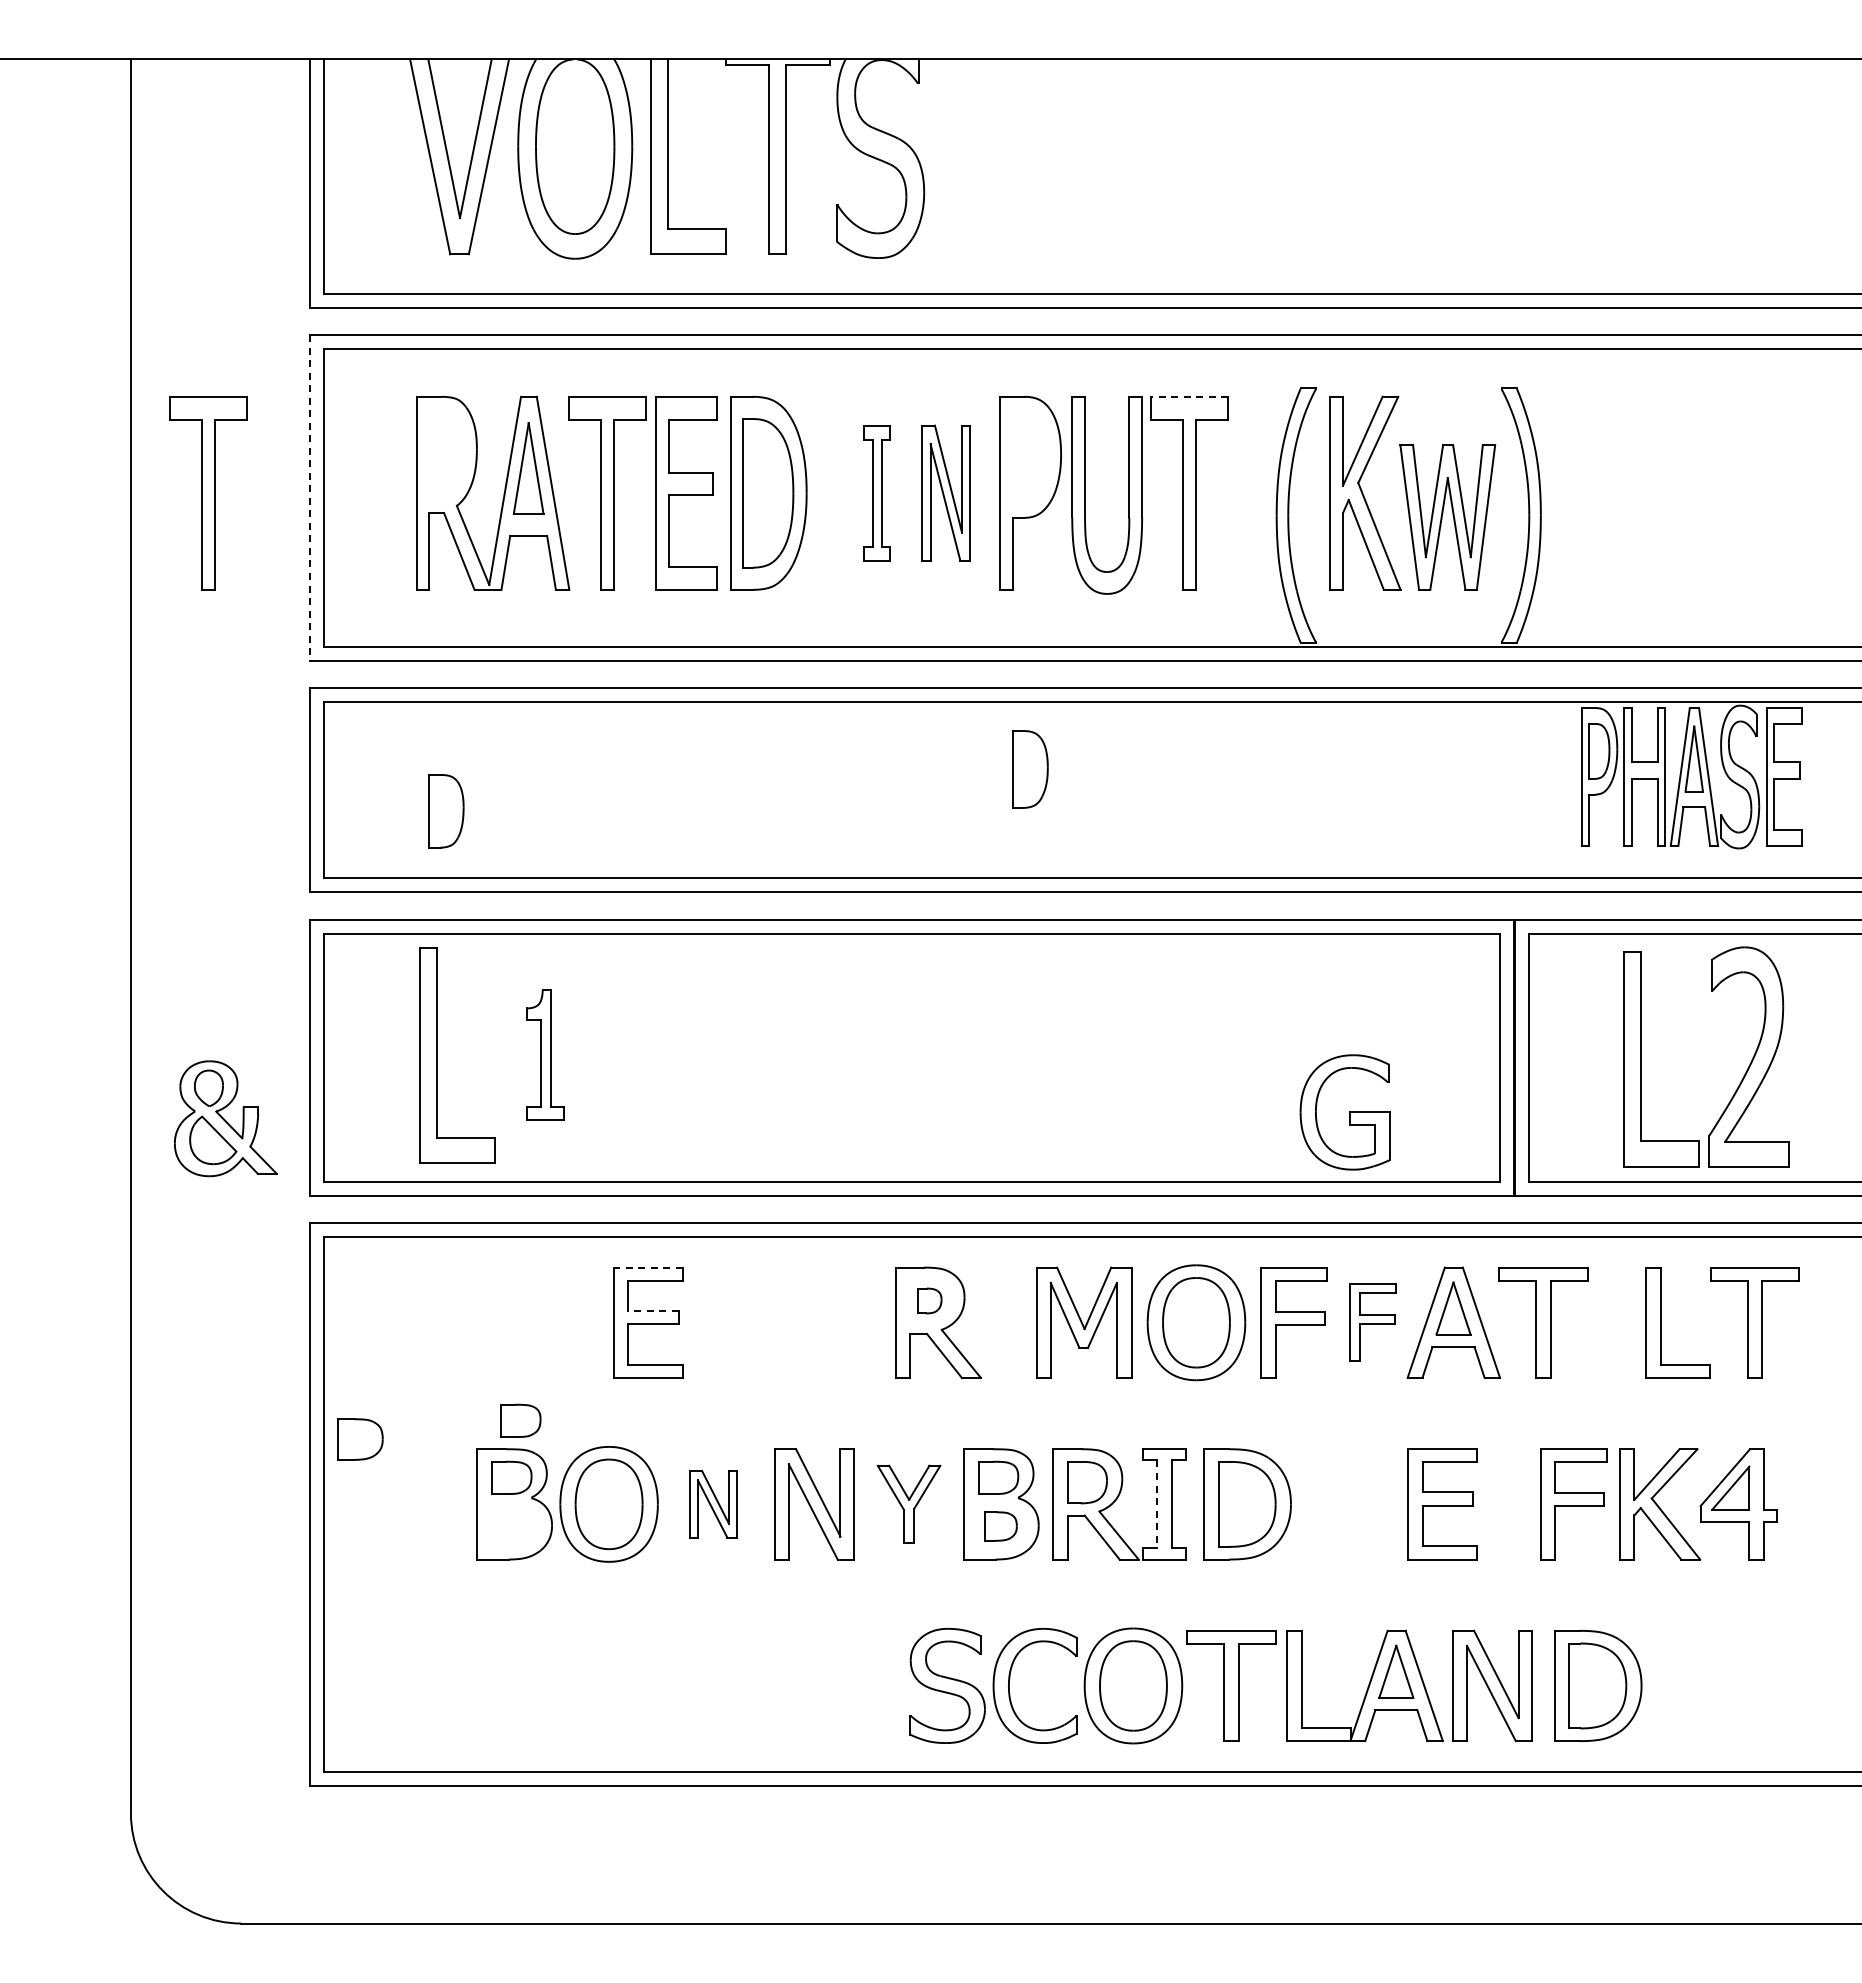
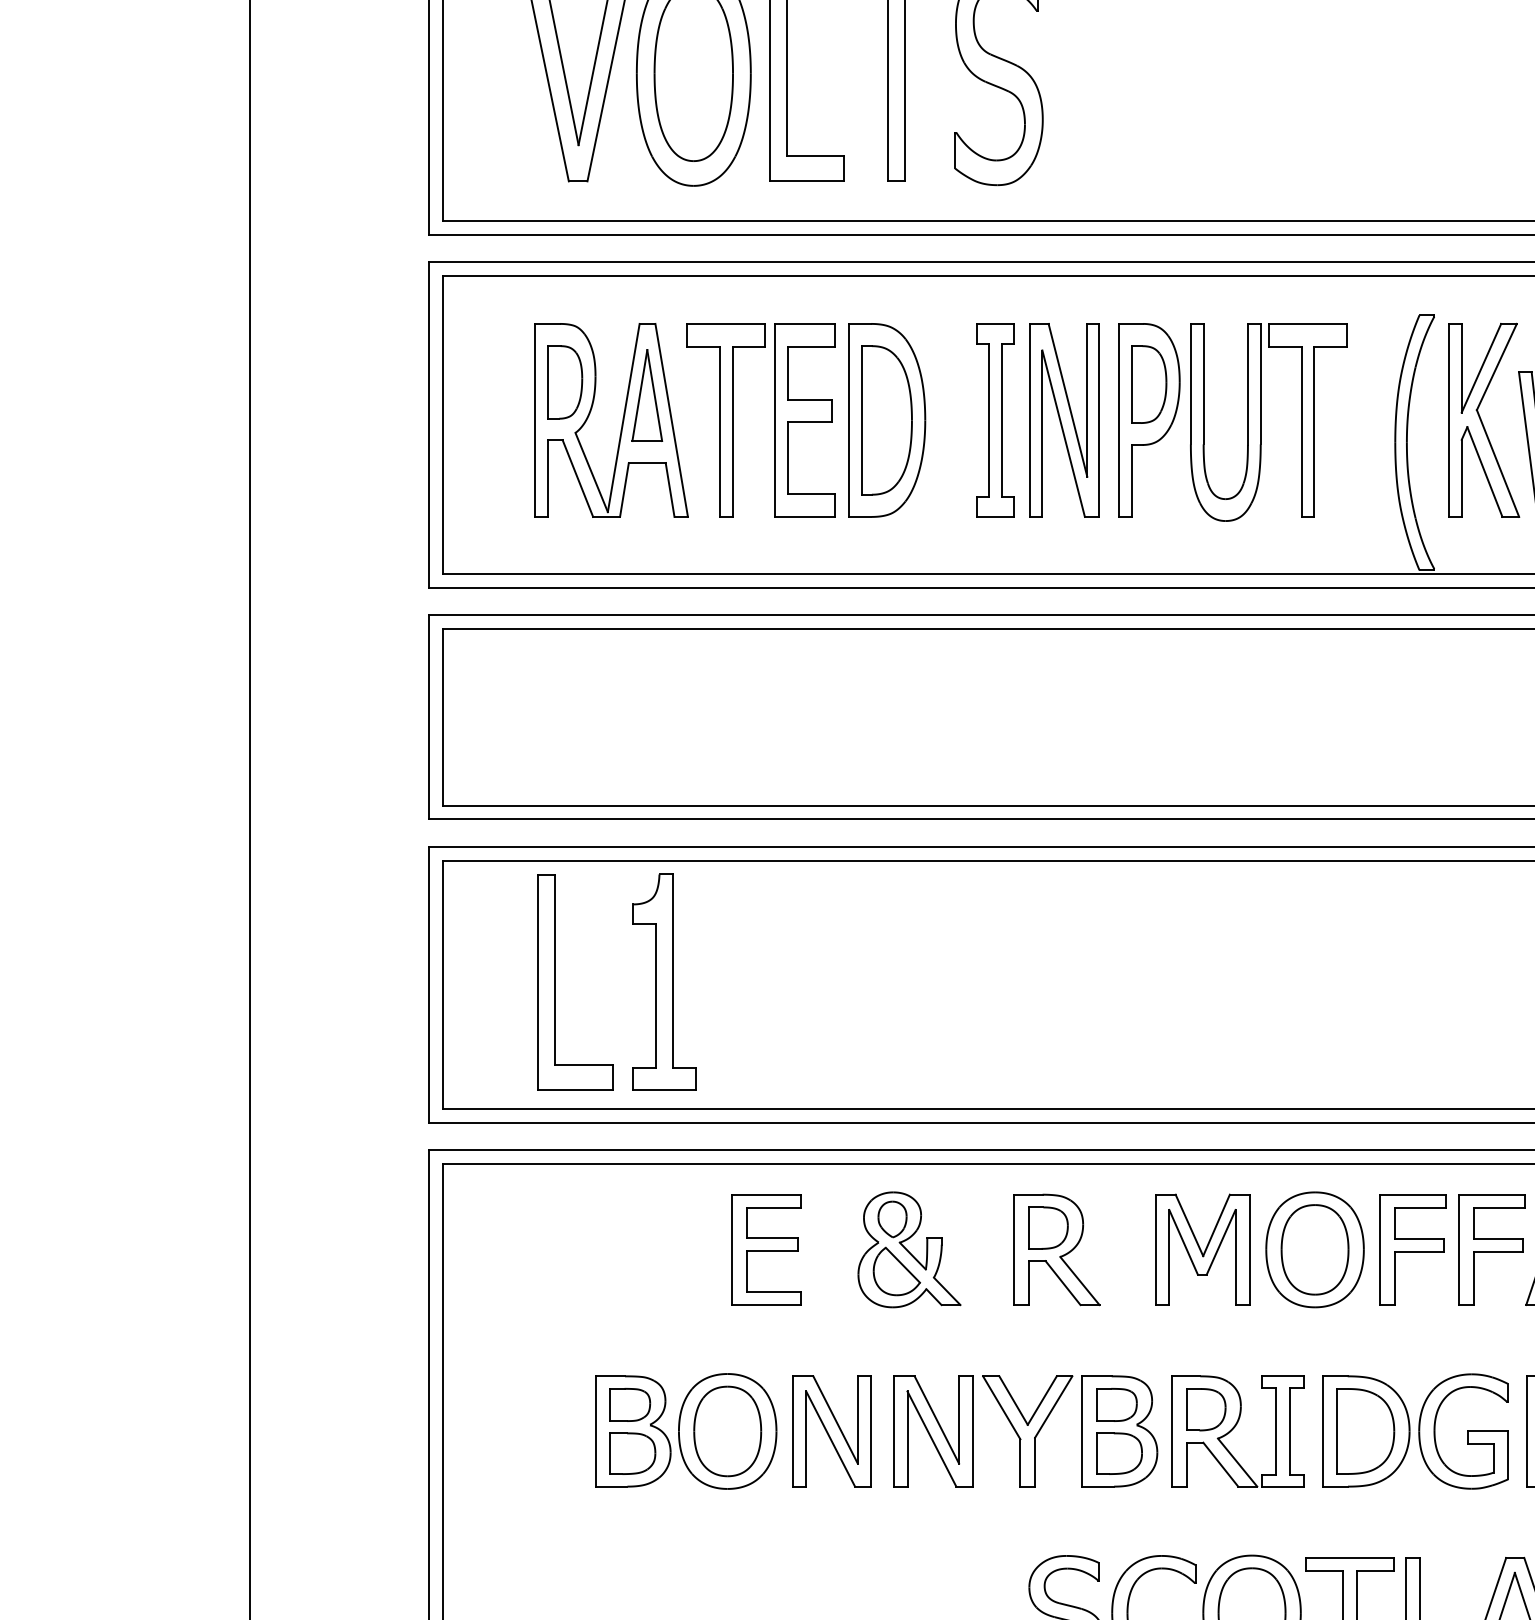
line: (1189, 396) -> (1308, 323), dashed -> solid
part: (946, 492) -> (1065, 419), size x1.43
part: (208, 493) -> (327, 420), removed
part: (876, 493) -> (995, 420), size x1.43
line: (310, 497) -> (429, 424), dashed -> solid
part: (1030, 769) -> (1149, 384), moved
part: (446, 811) -> (565, 382), moved
part: (545, 1054) -> (664, 981), size x1.67
part: (1344, 1112) -> (1463, 1431), moved
part: (225, 1118) -> (909, 1249), moved
line: (647, 1267) -> (766, 1194), dashed -> solid
part: (929, 1300) -> (1048, 1227), size x1.67
line: (653, 1310) -> (772, 1237), dashed -> solid
part: (1372, 1322) -> (1491, 1249), size x1.43
part: (520, 1420) -> (639, 1347), removed
part: (360, 1439) -> (633, 1453), moved
part: (713, 1504) -> (832, 1431), size x1.67
part: (908, 1504) -> (1027, 1431), size x1.43
line: (1157, 1504) -> (1276, 1431), dashed -> solid
part: (1001, 1526) -> (1120, 1453), size x1.43

